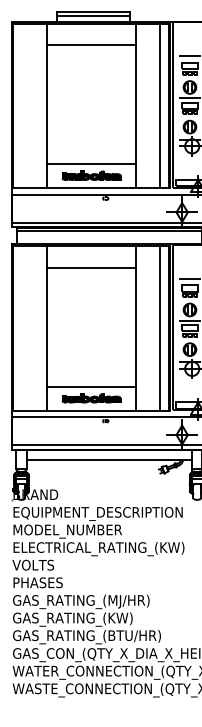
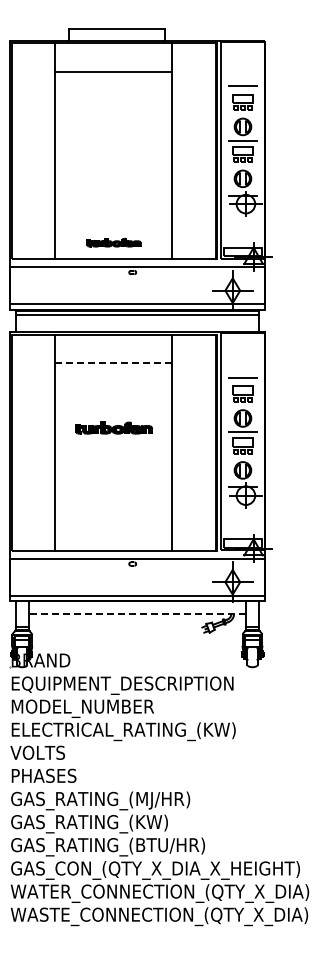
line: (93, 16) -> (116, 33), removed
line: (159, 105) -> (203, 150), removed
line: (91, 164) -> (113, 227), removed
part: (91, 175) -> (113, 242), size x0.7
line: (91, 268) -> (113, 363), solid -> dashed
line: (159, 328) -> (203, 442), removed
line: (91, 387) -> (113, 519), removed
part: (91, 397) -> (113, 427), moved
line: (109, 459) -> (137, 614), solid -> dashed

